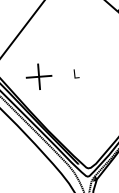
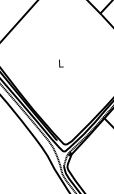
part: (39, 76) -> (29, 63), removed

